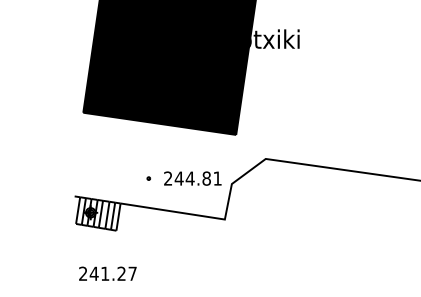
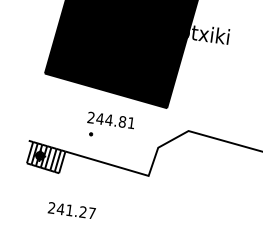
text: (192, 178) -> (110, 120), moved
text: (107, 273) -> (71, 210), moved

